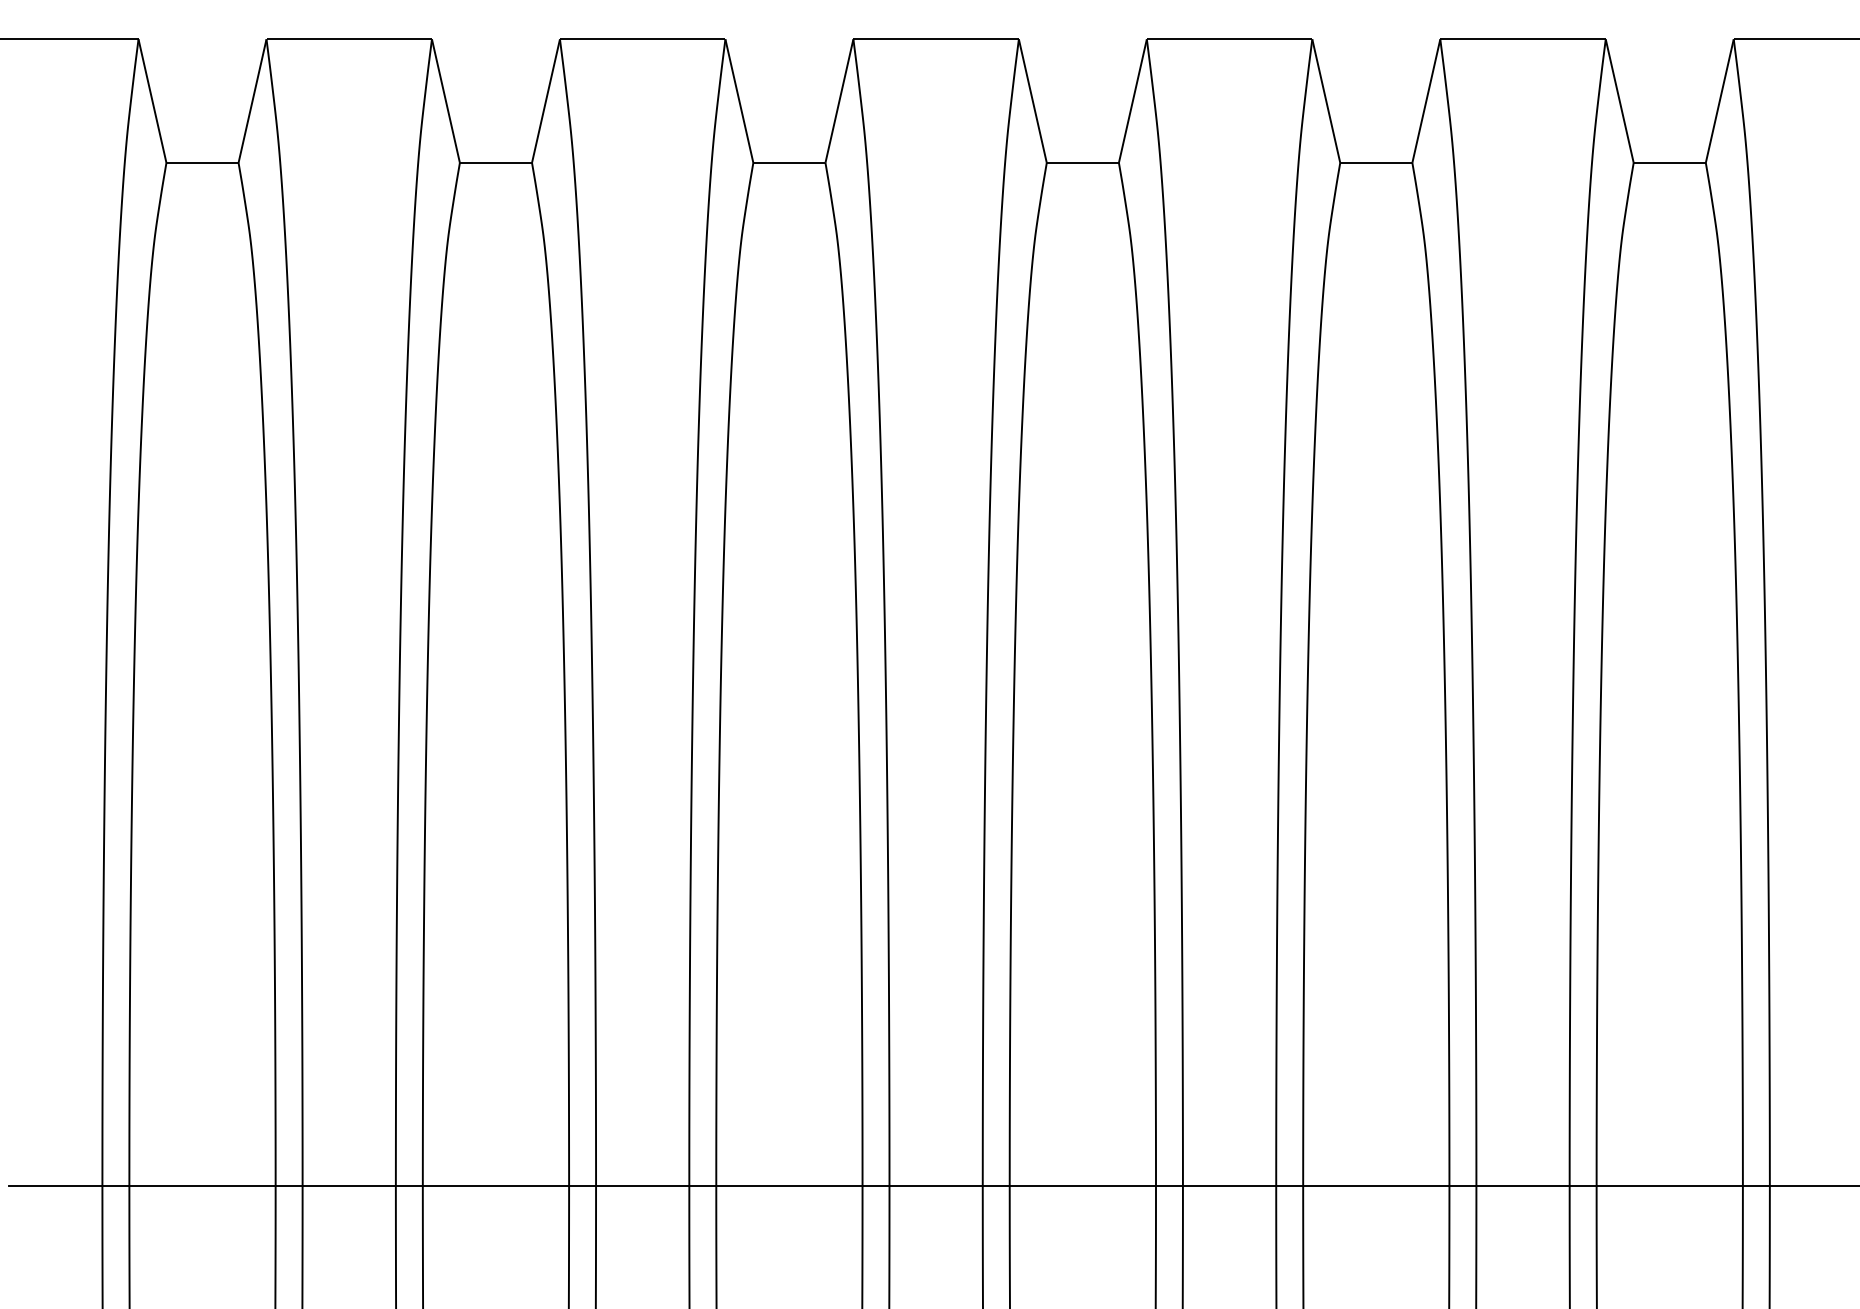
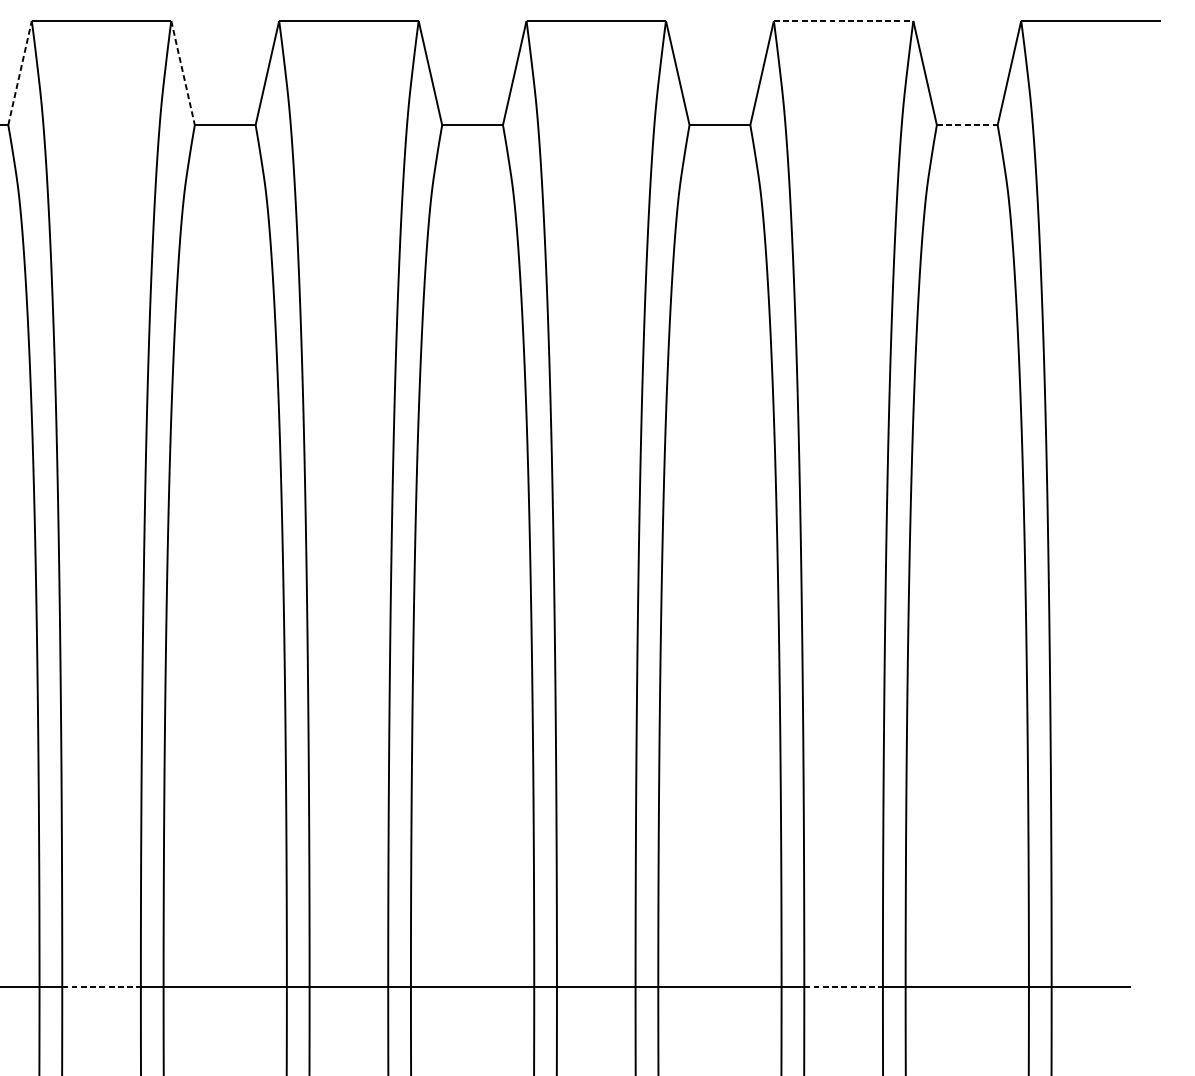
line: (1523, 39) -> (844, 21), solid -> dashed
line: (546, 100) -> (20, 72), solid -> dashed
line: (739, 101) -> (183, 73), solid -> dashed
line: (1670, 162) -> (967, 124), solid -> dashed
line: (642, 1185) -> (101, 987), solid -> dashed
line: (1523, 1185) -> (844, 987), solid -> dashed

